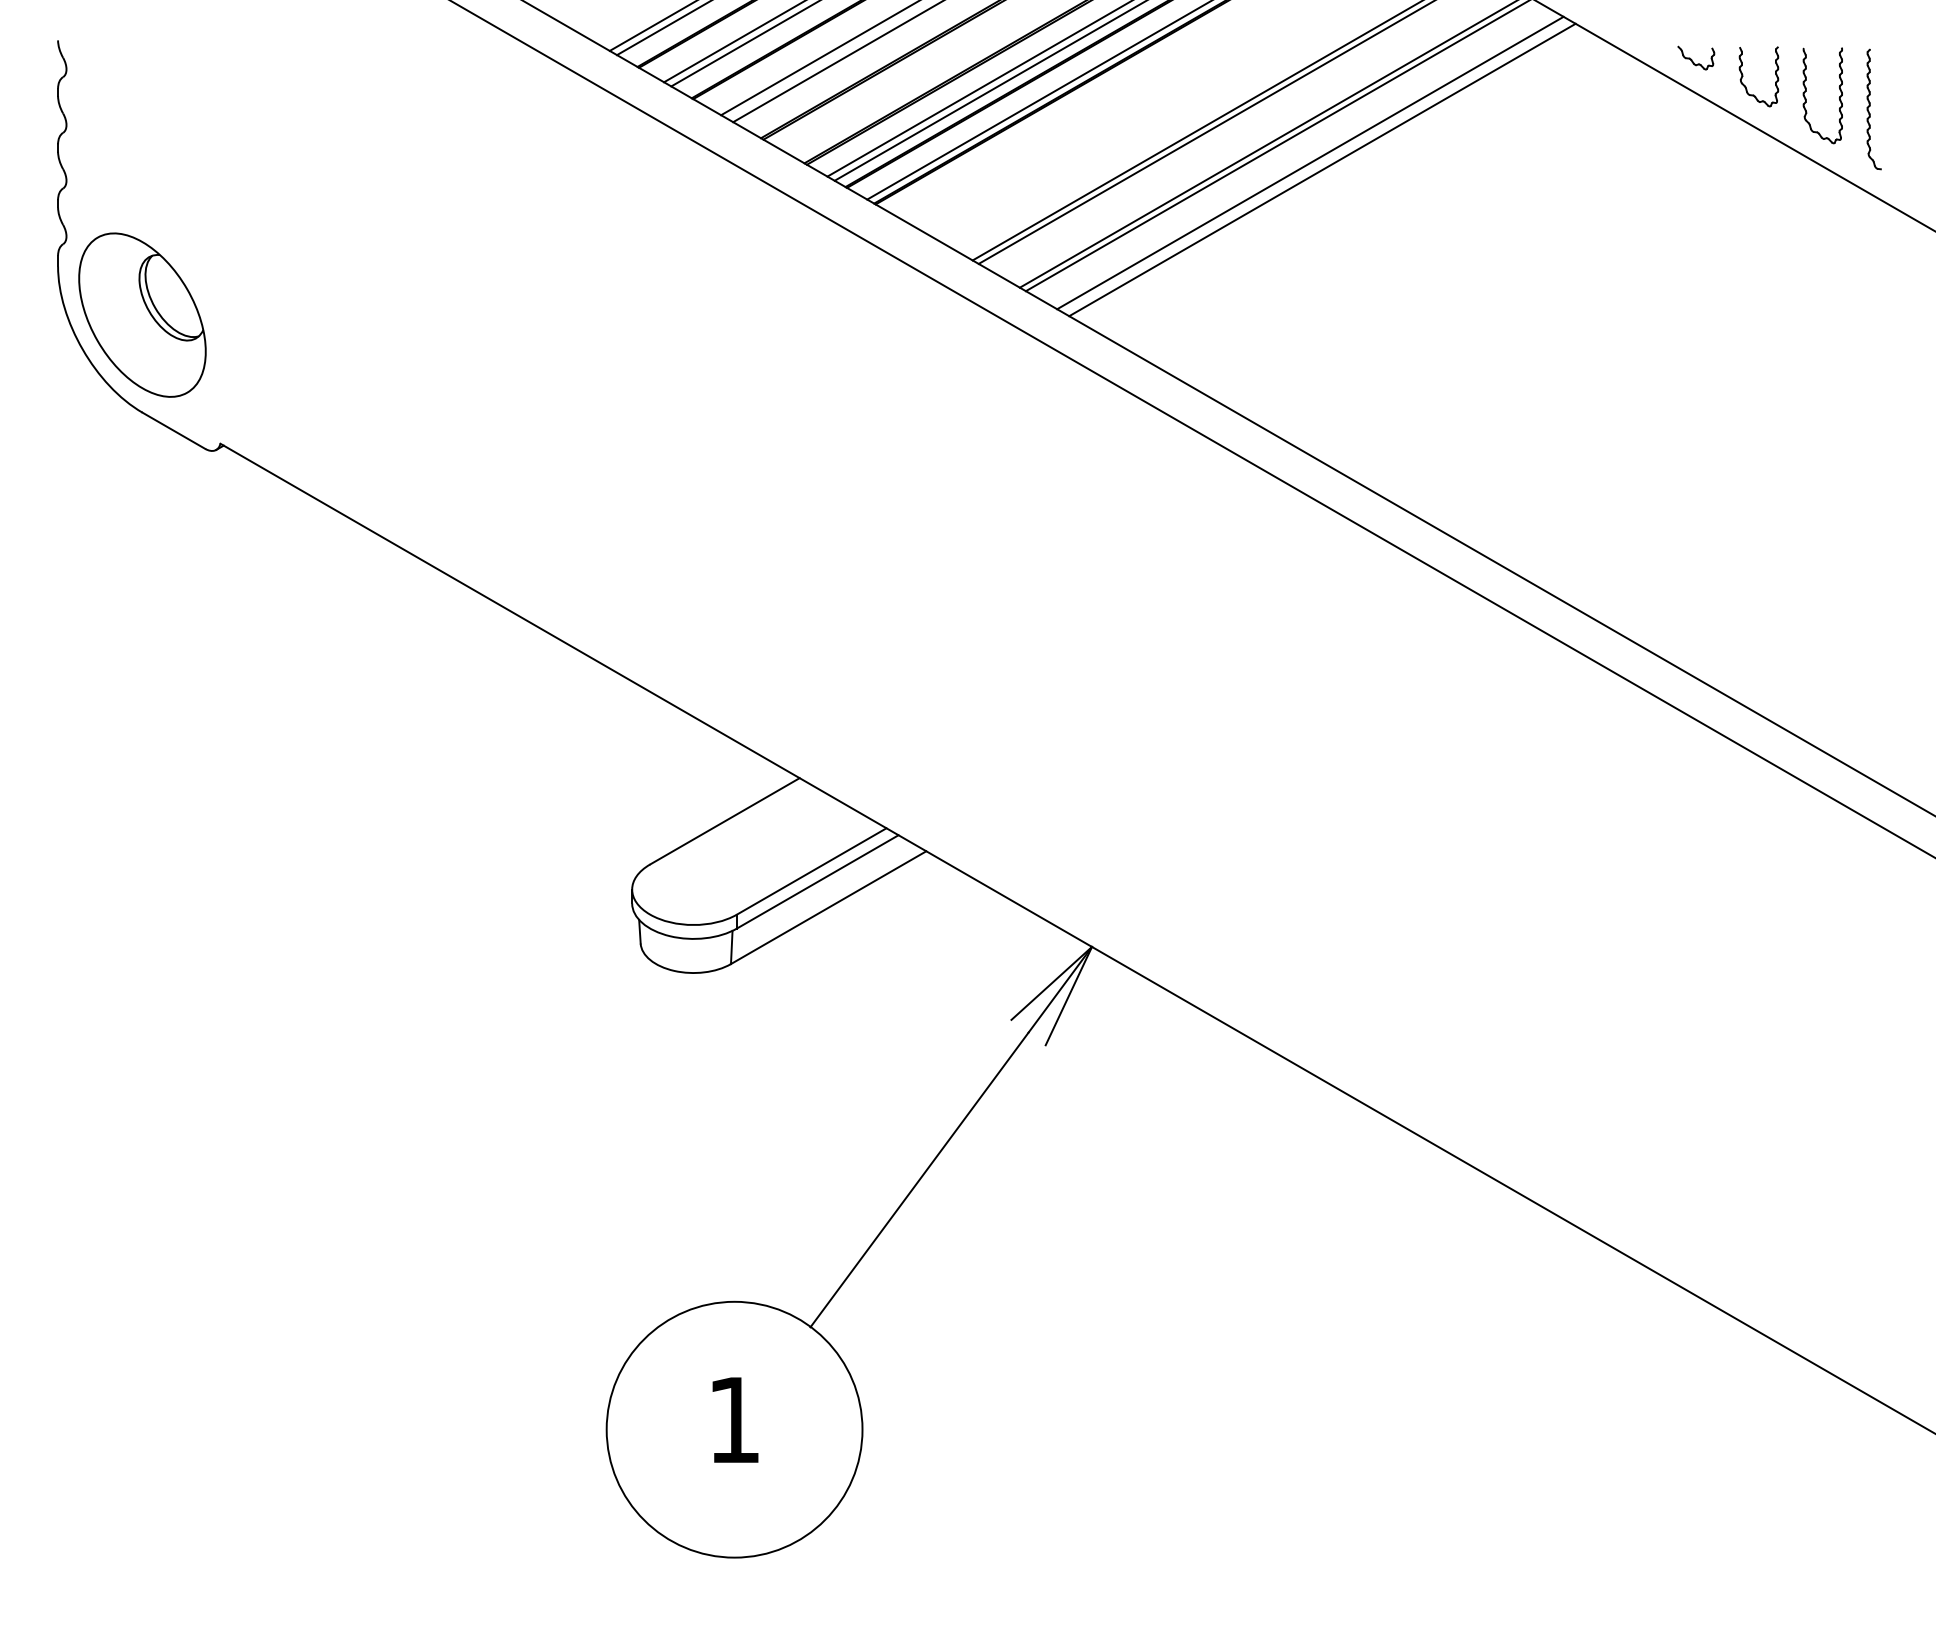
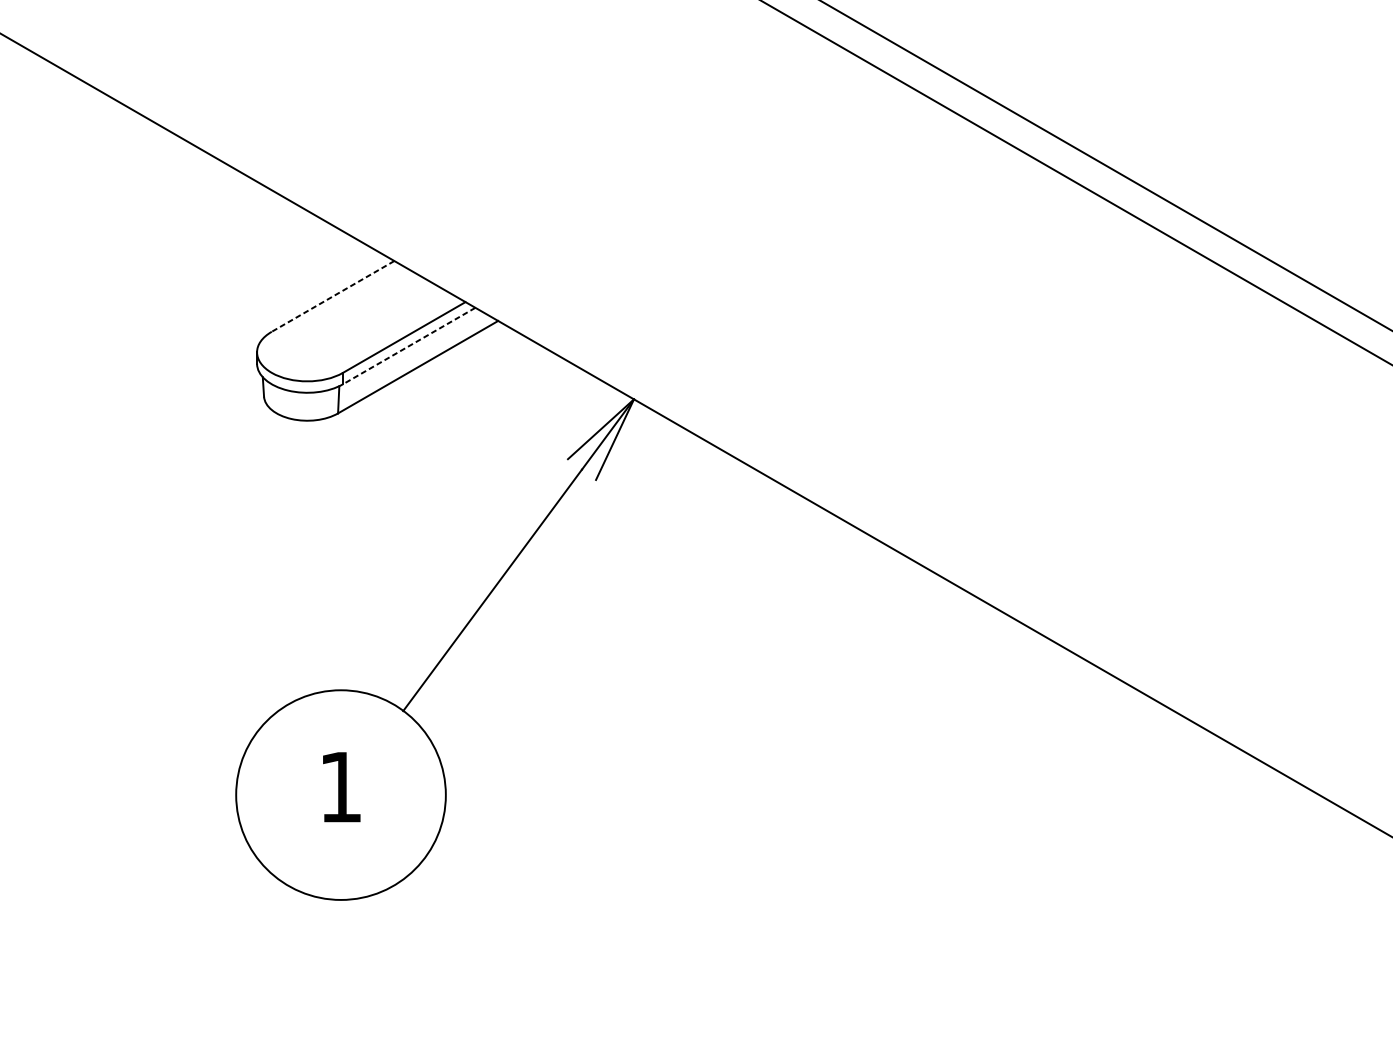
line: (724, 821) -> (332, 296), solid -> dashed
line: (817, 882) -> (408, 346), solid -> dashed

